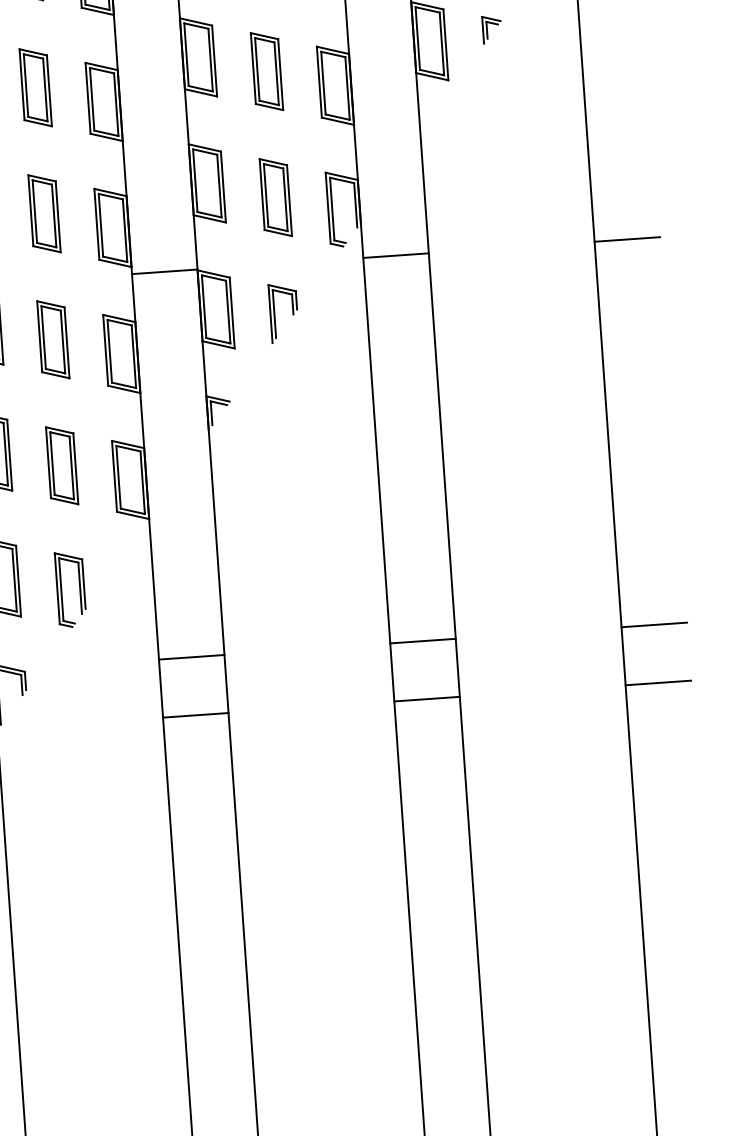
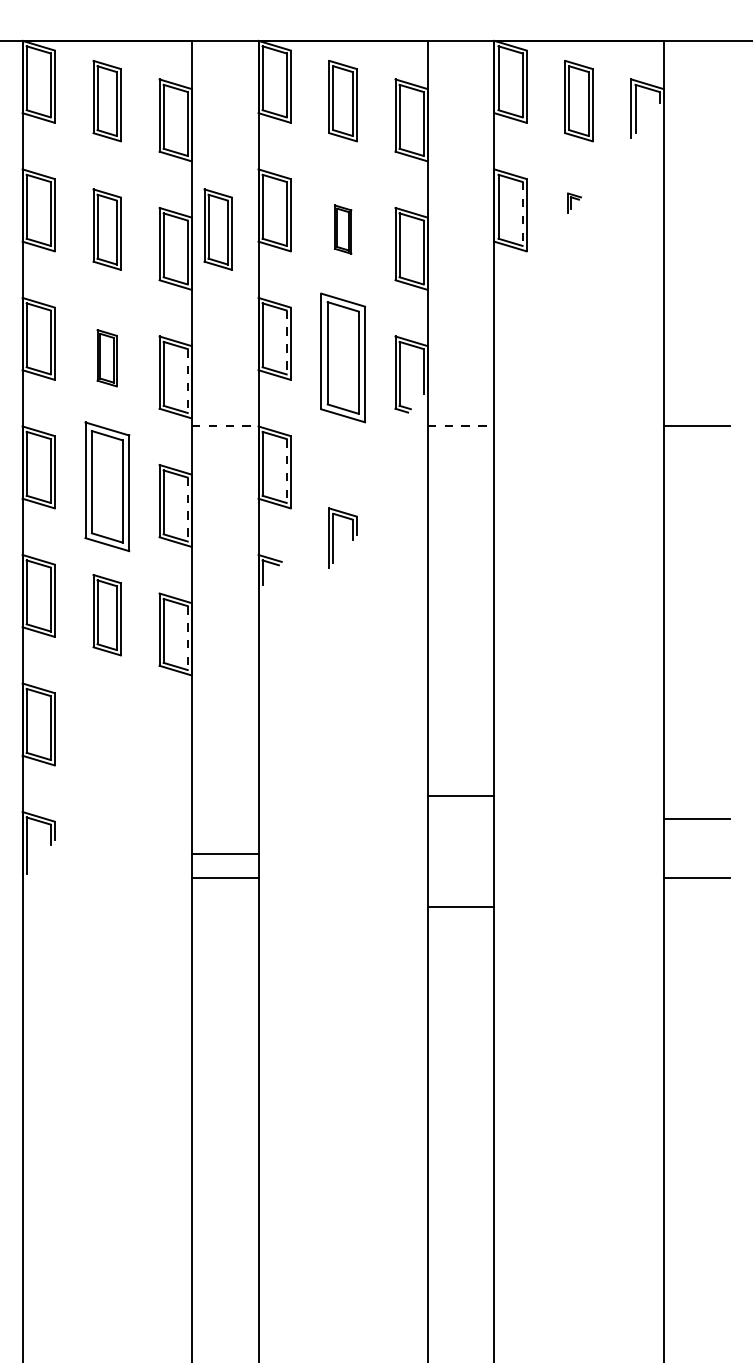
part: (491, 29) -> (574, 202), size x0.7
line: (441, 43) -> (522, 213), solid -> dashed
part: (266, 71) -> (342, 229), size x0.6
part: (143, 80) -> (217, 229), added
line: (219, 186) -> (286, 342), solid -> dashed
part: (275, 197) -> (342, 358), size x1.6
part: (43, 214) -> (106, 358), size x0.7
line: (124, 231) -> (187, 381), solid -> dashed
line: (396, 255) -> (461, 425), solid -> dashed
line: (165, 271) -> (225, 425), solid -> dashed
line: (228, 312) -> (286, 471), solid -> dashed
part: (274, 313) -> (333, 537), moved
part: (52, 339) -> (106, 486), size x1.6
line: (133, 356) -> (187, 509), solid -> dashed
line: (142, 483) -> (187, 638), solid -> dashed
part: (62, 590) -> (98, 741), removed
line: (422, 640) -> (460, 795), moved
line: (191, 657) -> (224, 853), moved
line: (426, 698) -> (460, 906), moved

